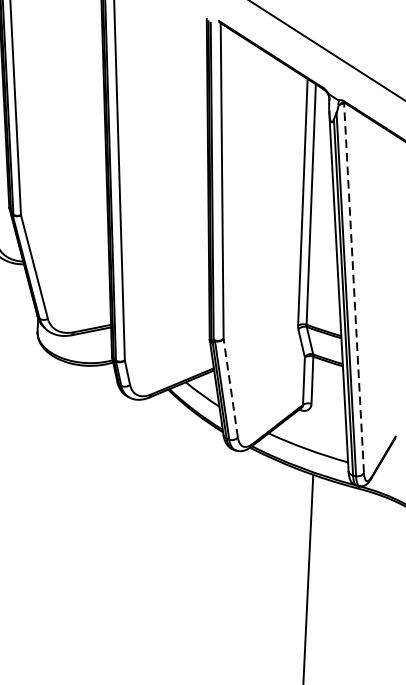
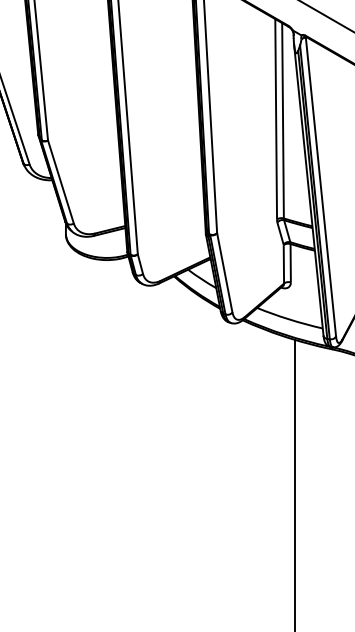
line: (353, 287) -> (320, 186), dashed -> solid
line: (230, 387) -> (224, 272), dashed -> solid

